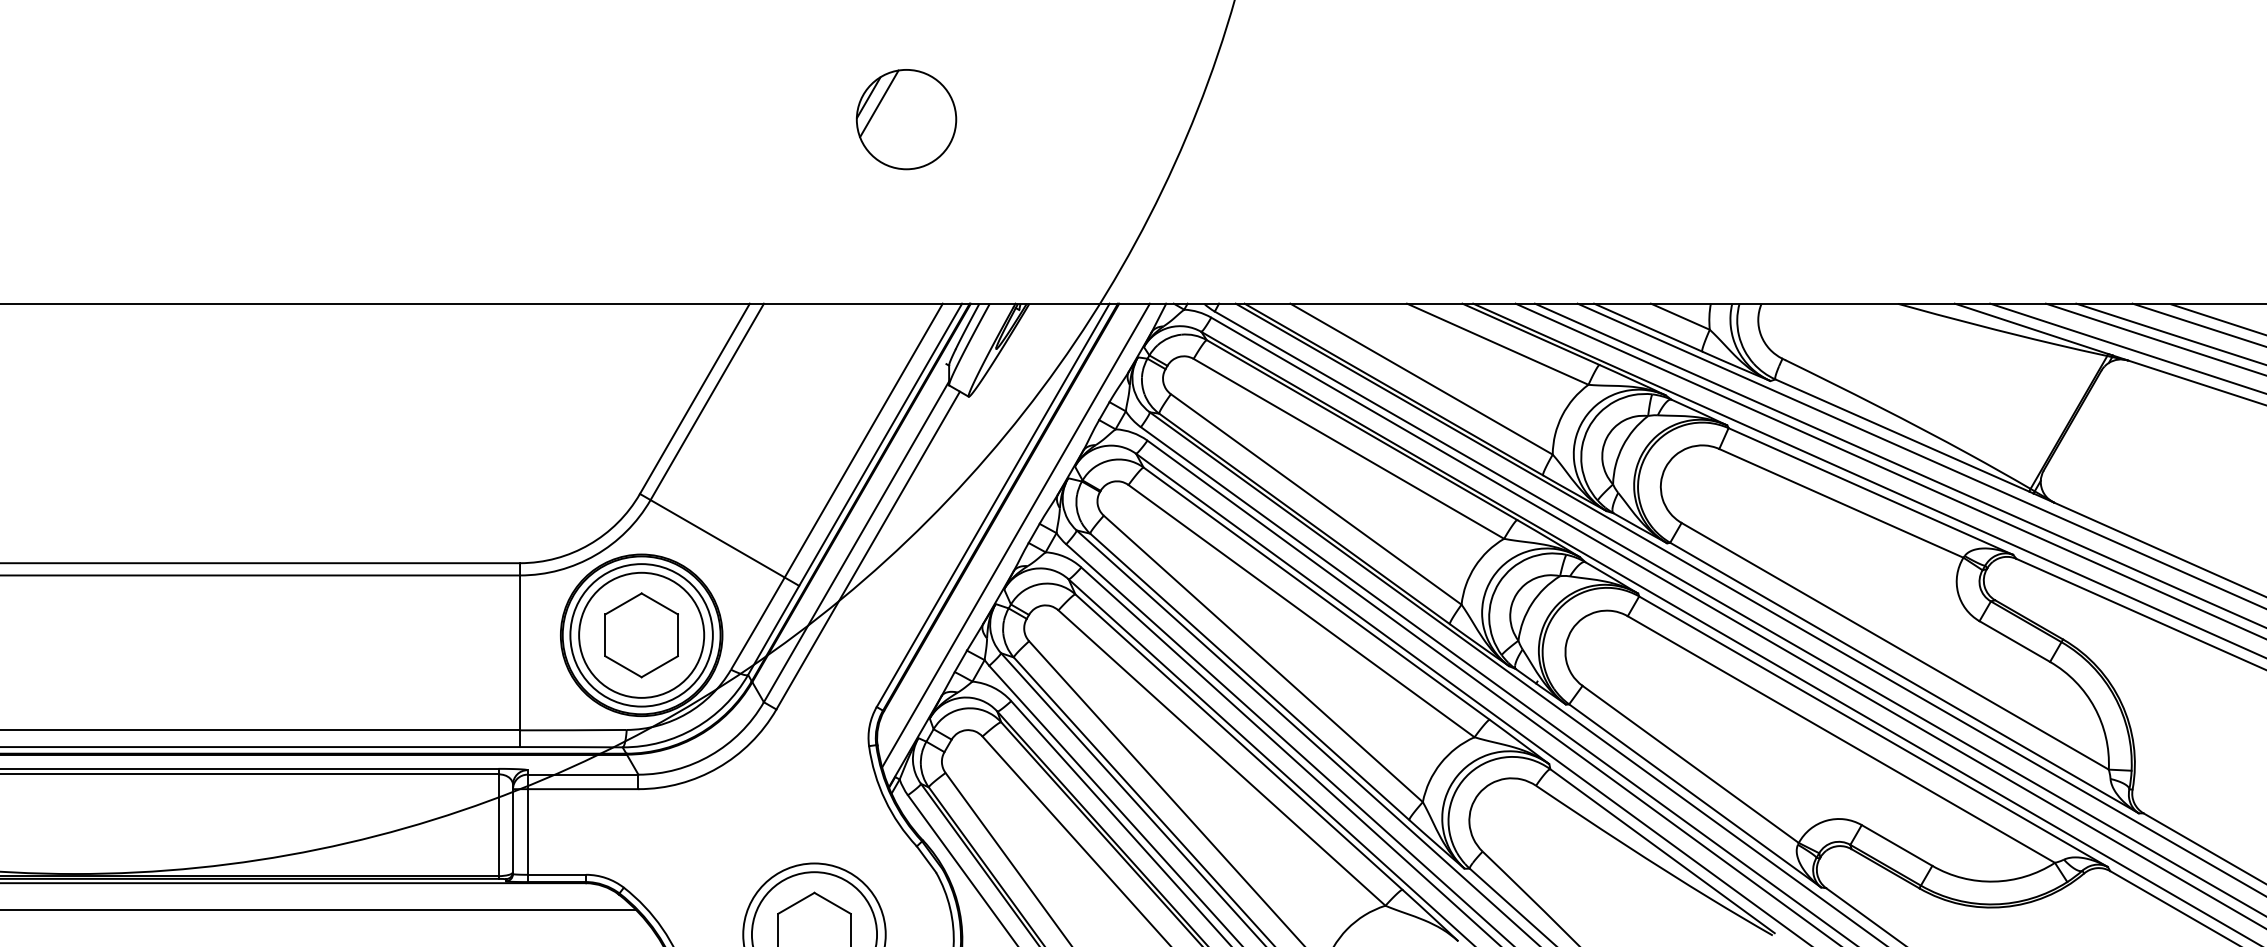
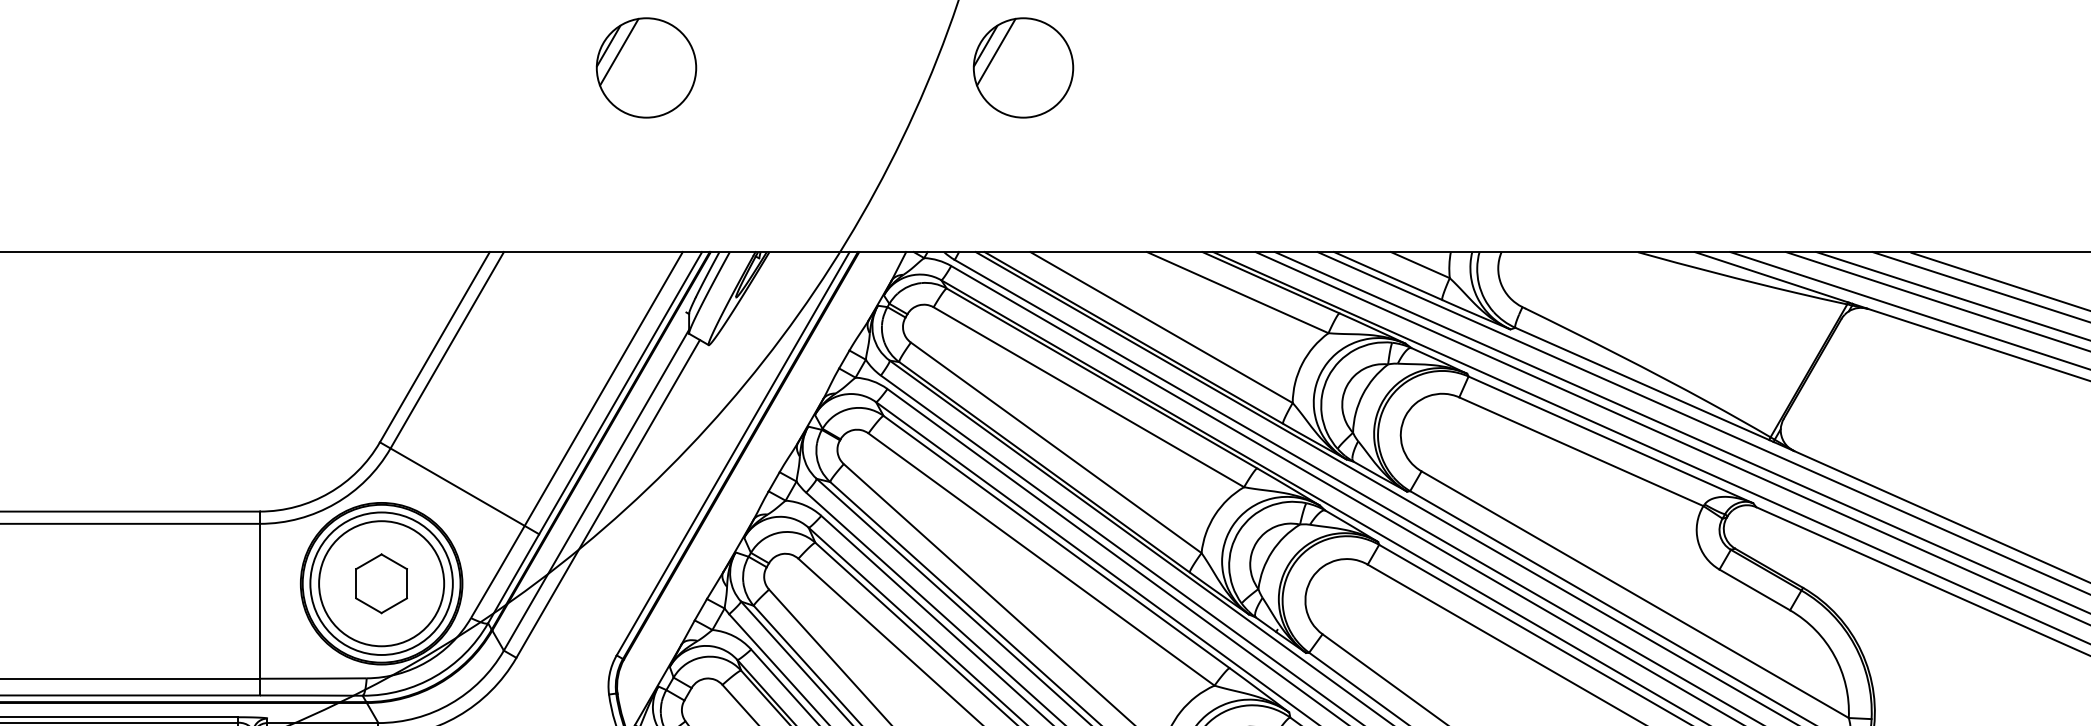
part: (1283, 119) -> (1023, 67), added
line: (1015, 534) -> (755, 482), removed
part: (641, 635) -> (381, 583), size x0.7

